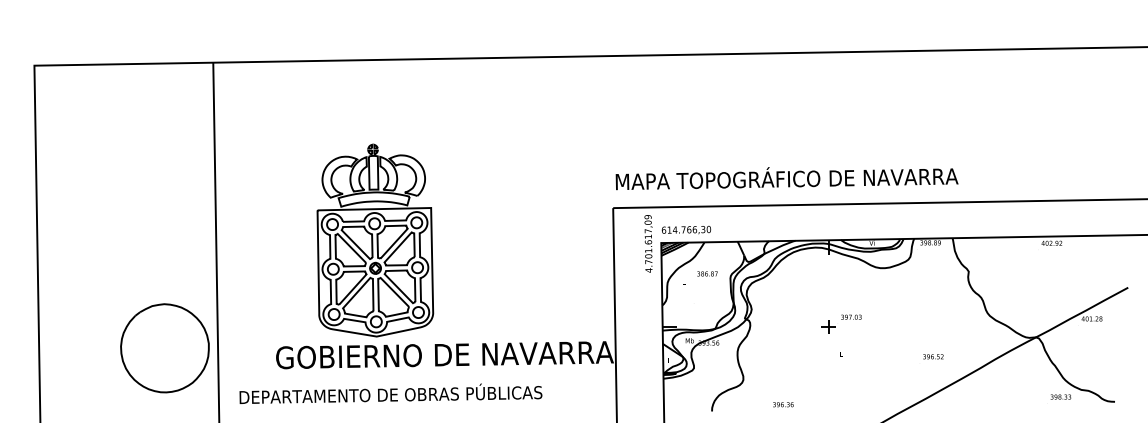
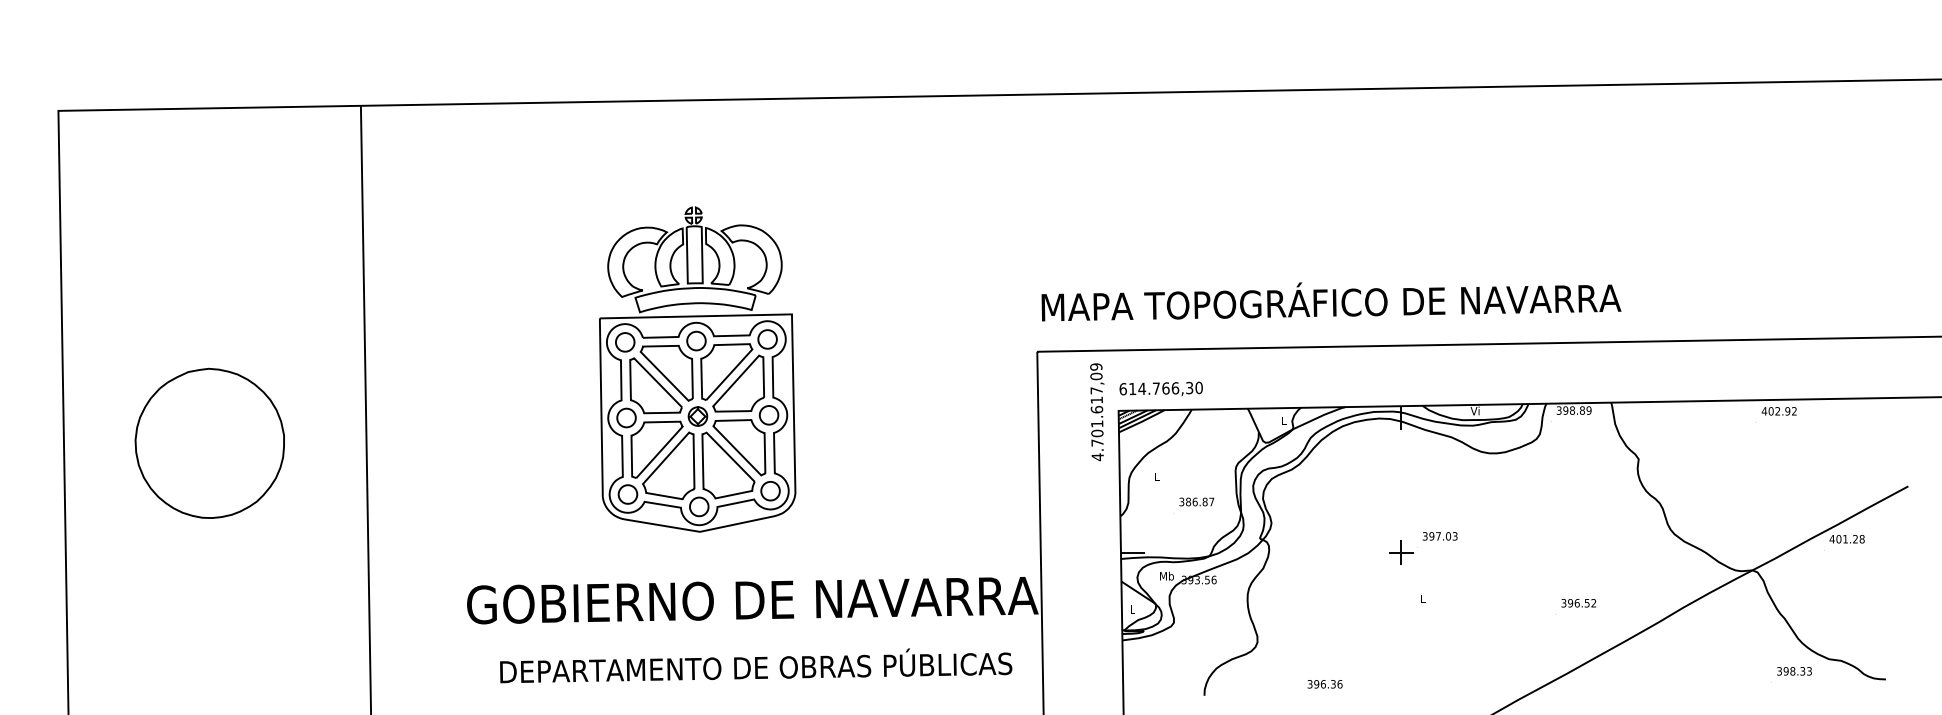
part: (375, 240) -> (697, 369), moved
text: (707, 273) -> (1196, 501), moved
part: (164, 348) -> (209, 443), moved
text: (390, 393) -> (755, 665), moved

